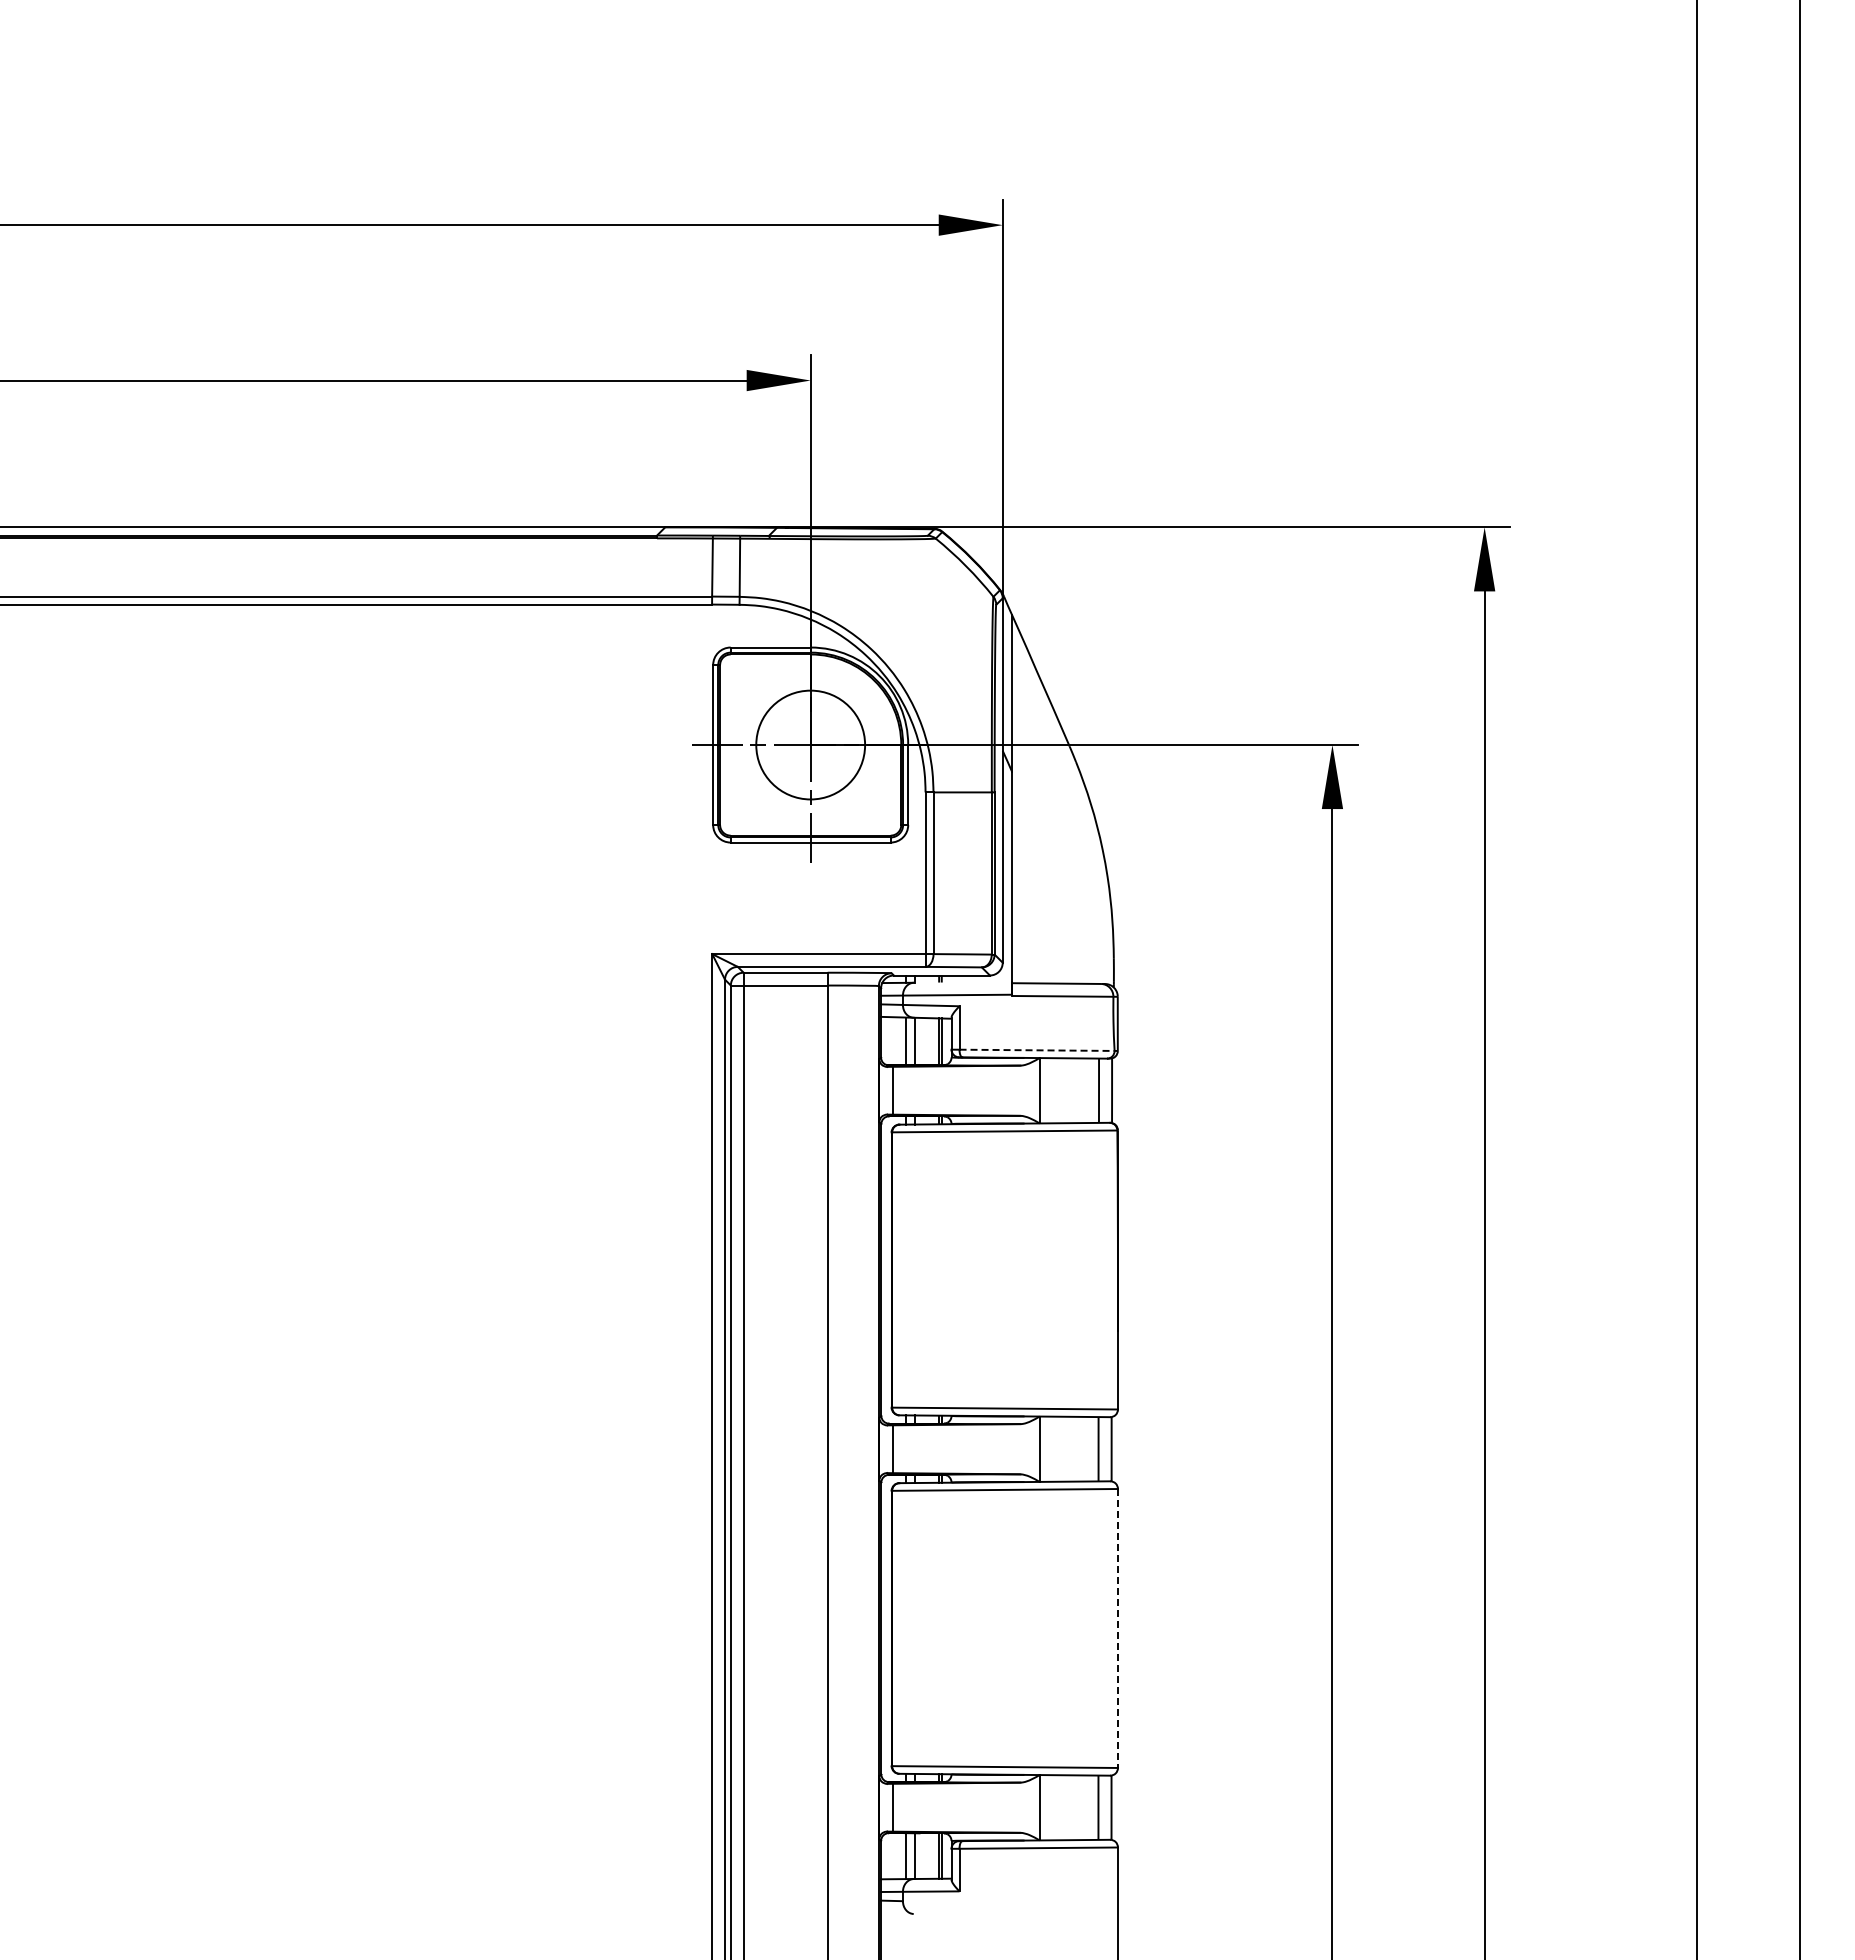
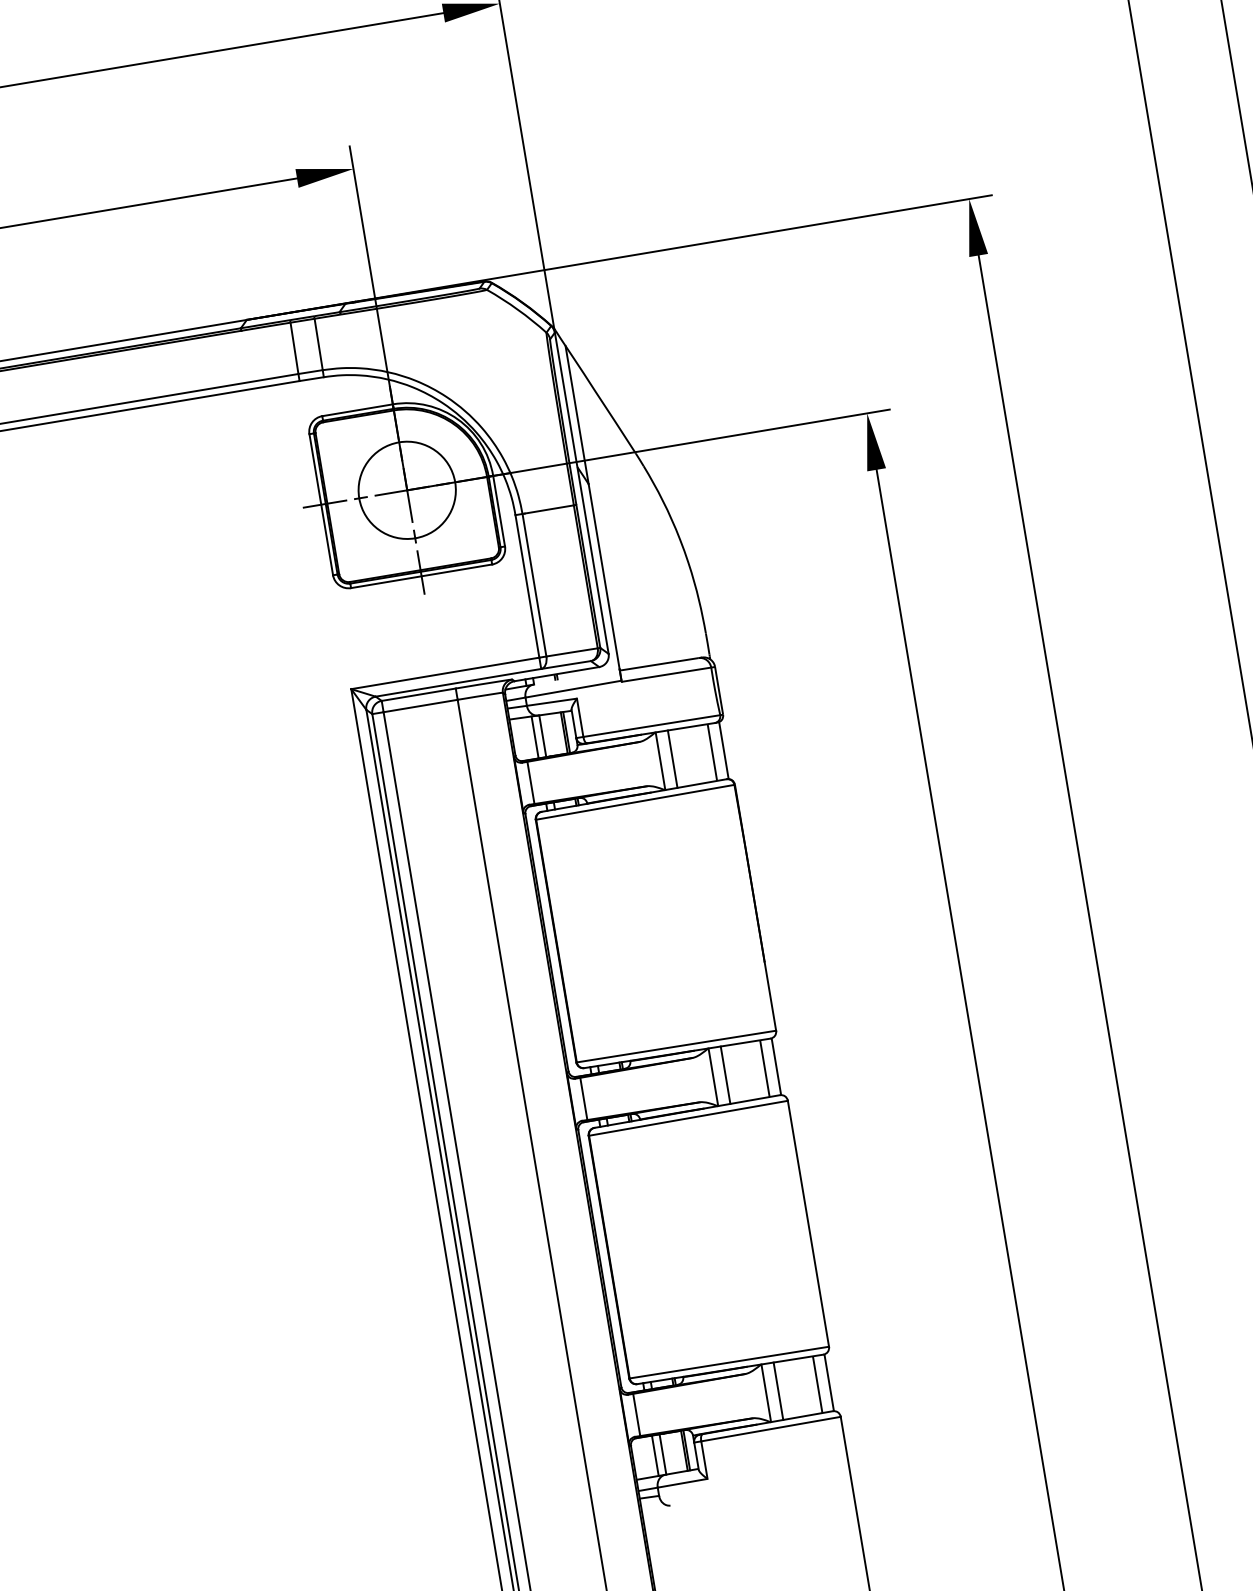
line: (1037, 1050) -> (652, 726), dashed -> solid
line: (1053, 1090) -> (672, 759), added
line: (1053, 1448) -> (725, 1074), added
line: (1117, 1628) -> (808, 1223), dashed -> solid
line: (1053, 1807) -> (778, 1391), added

